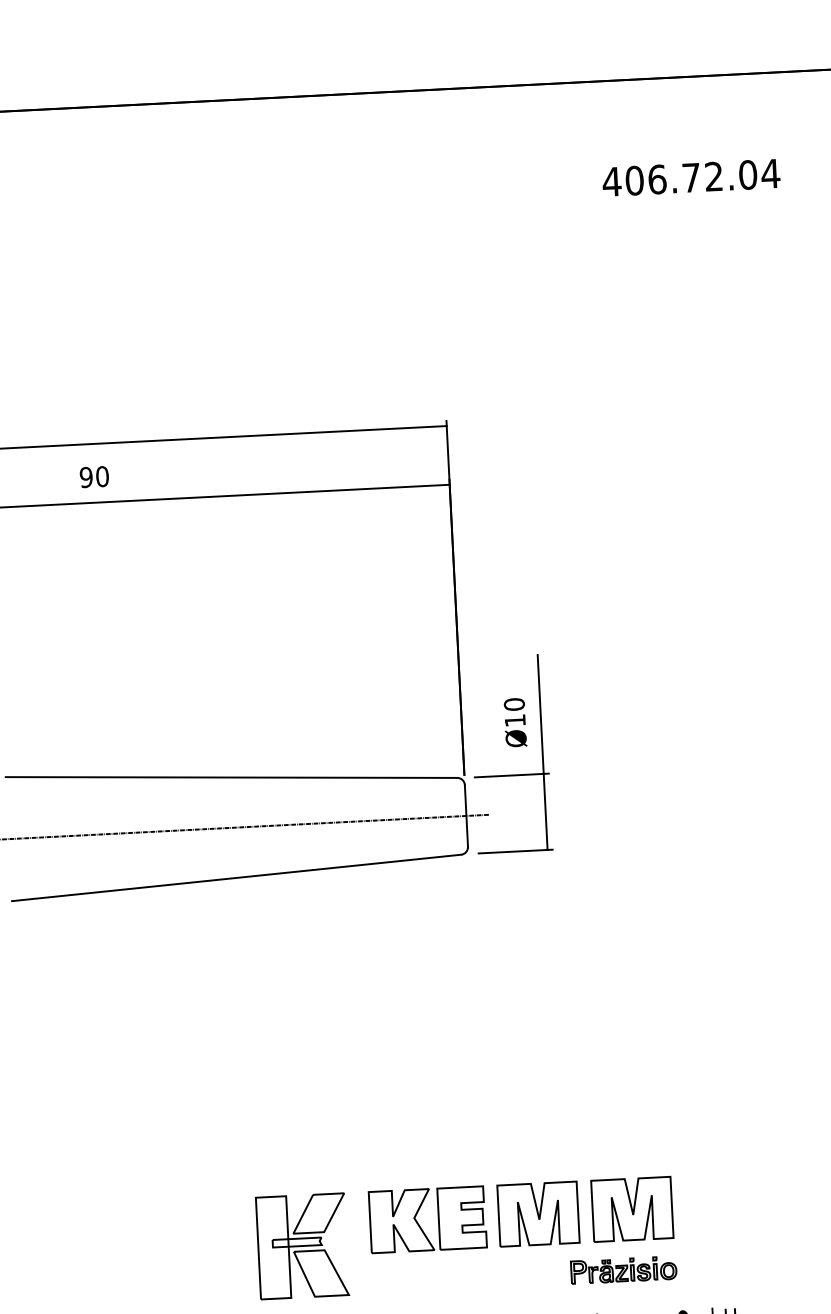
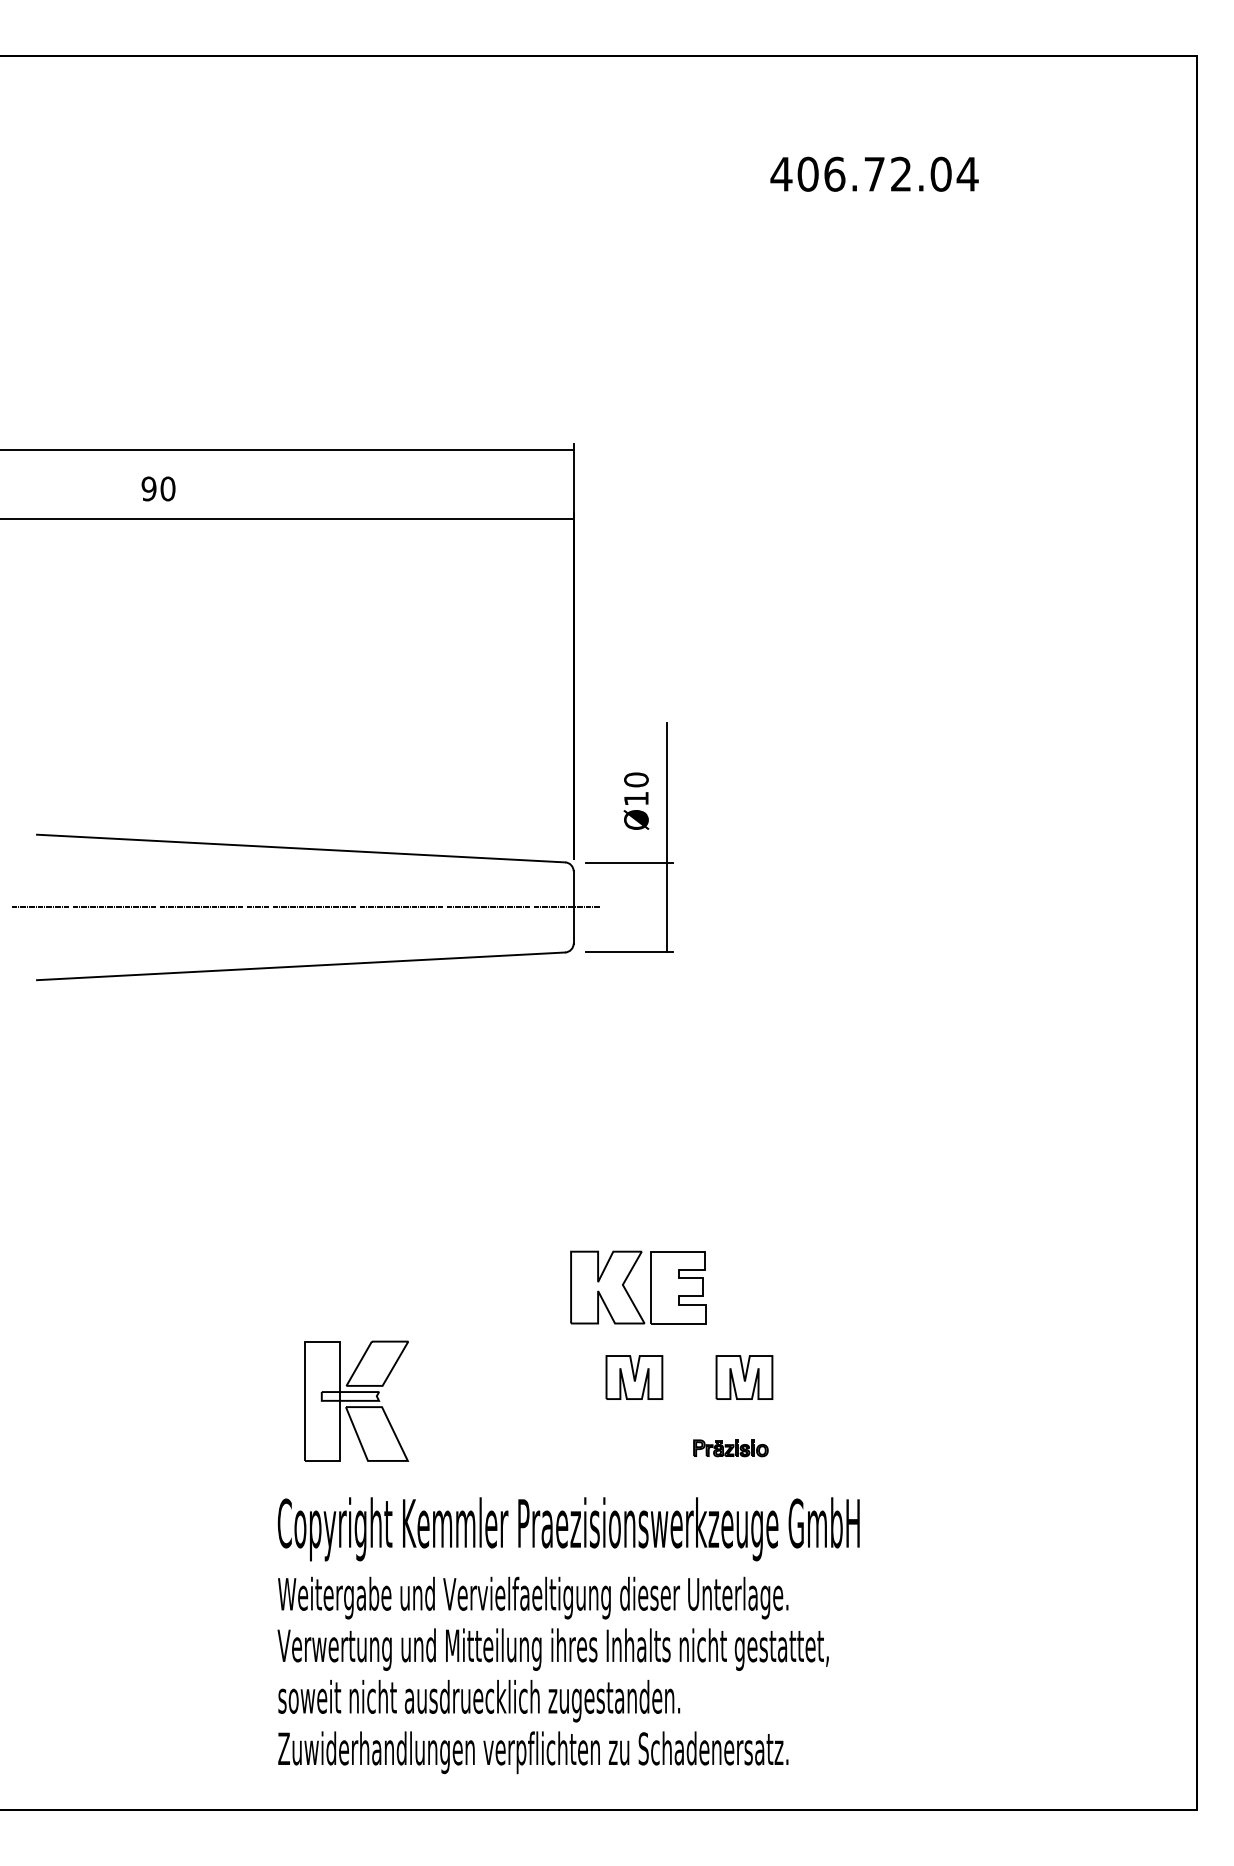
part: (632, 1209) -> (744, 1377), size x0.6
part: (538, 1214) -> (634, 1377), size x0.6
part: (419, 1224) -> (628, 1292), moved
part: (623, 1270) -> (730, 1448), size x0.6

